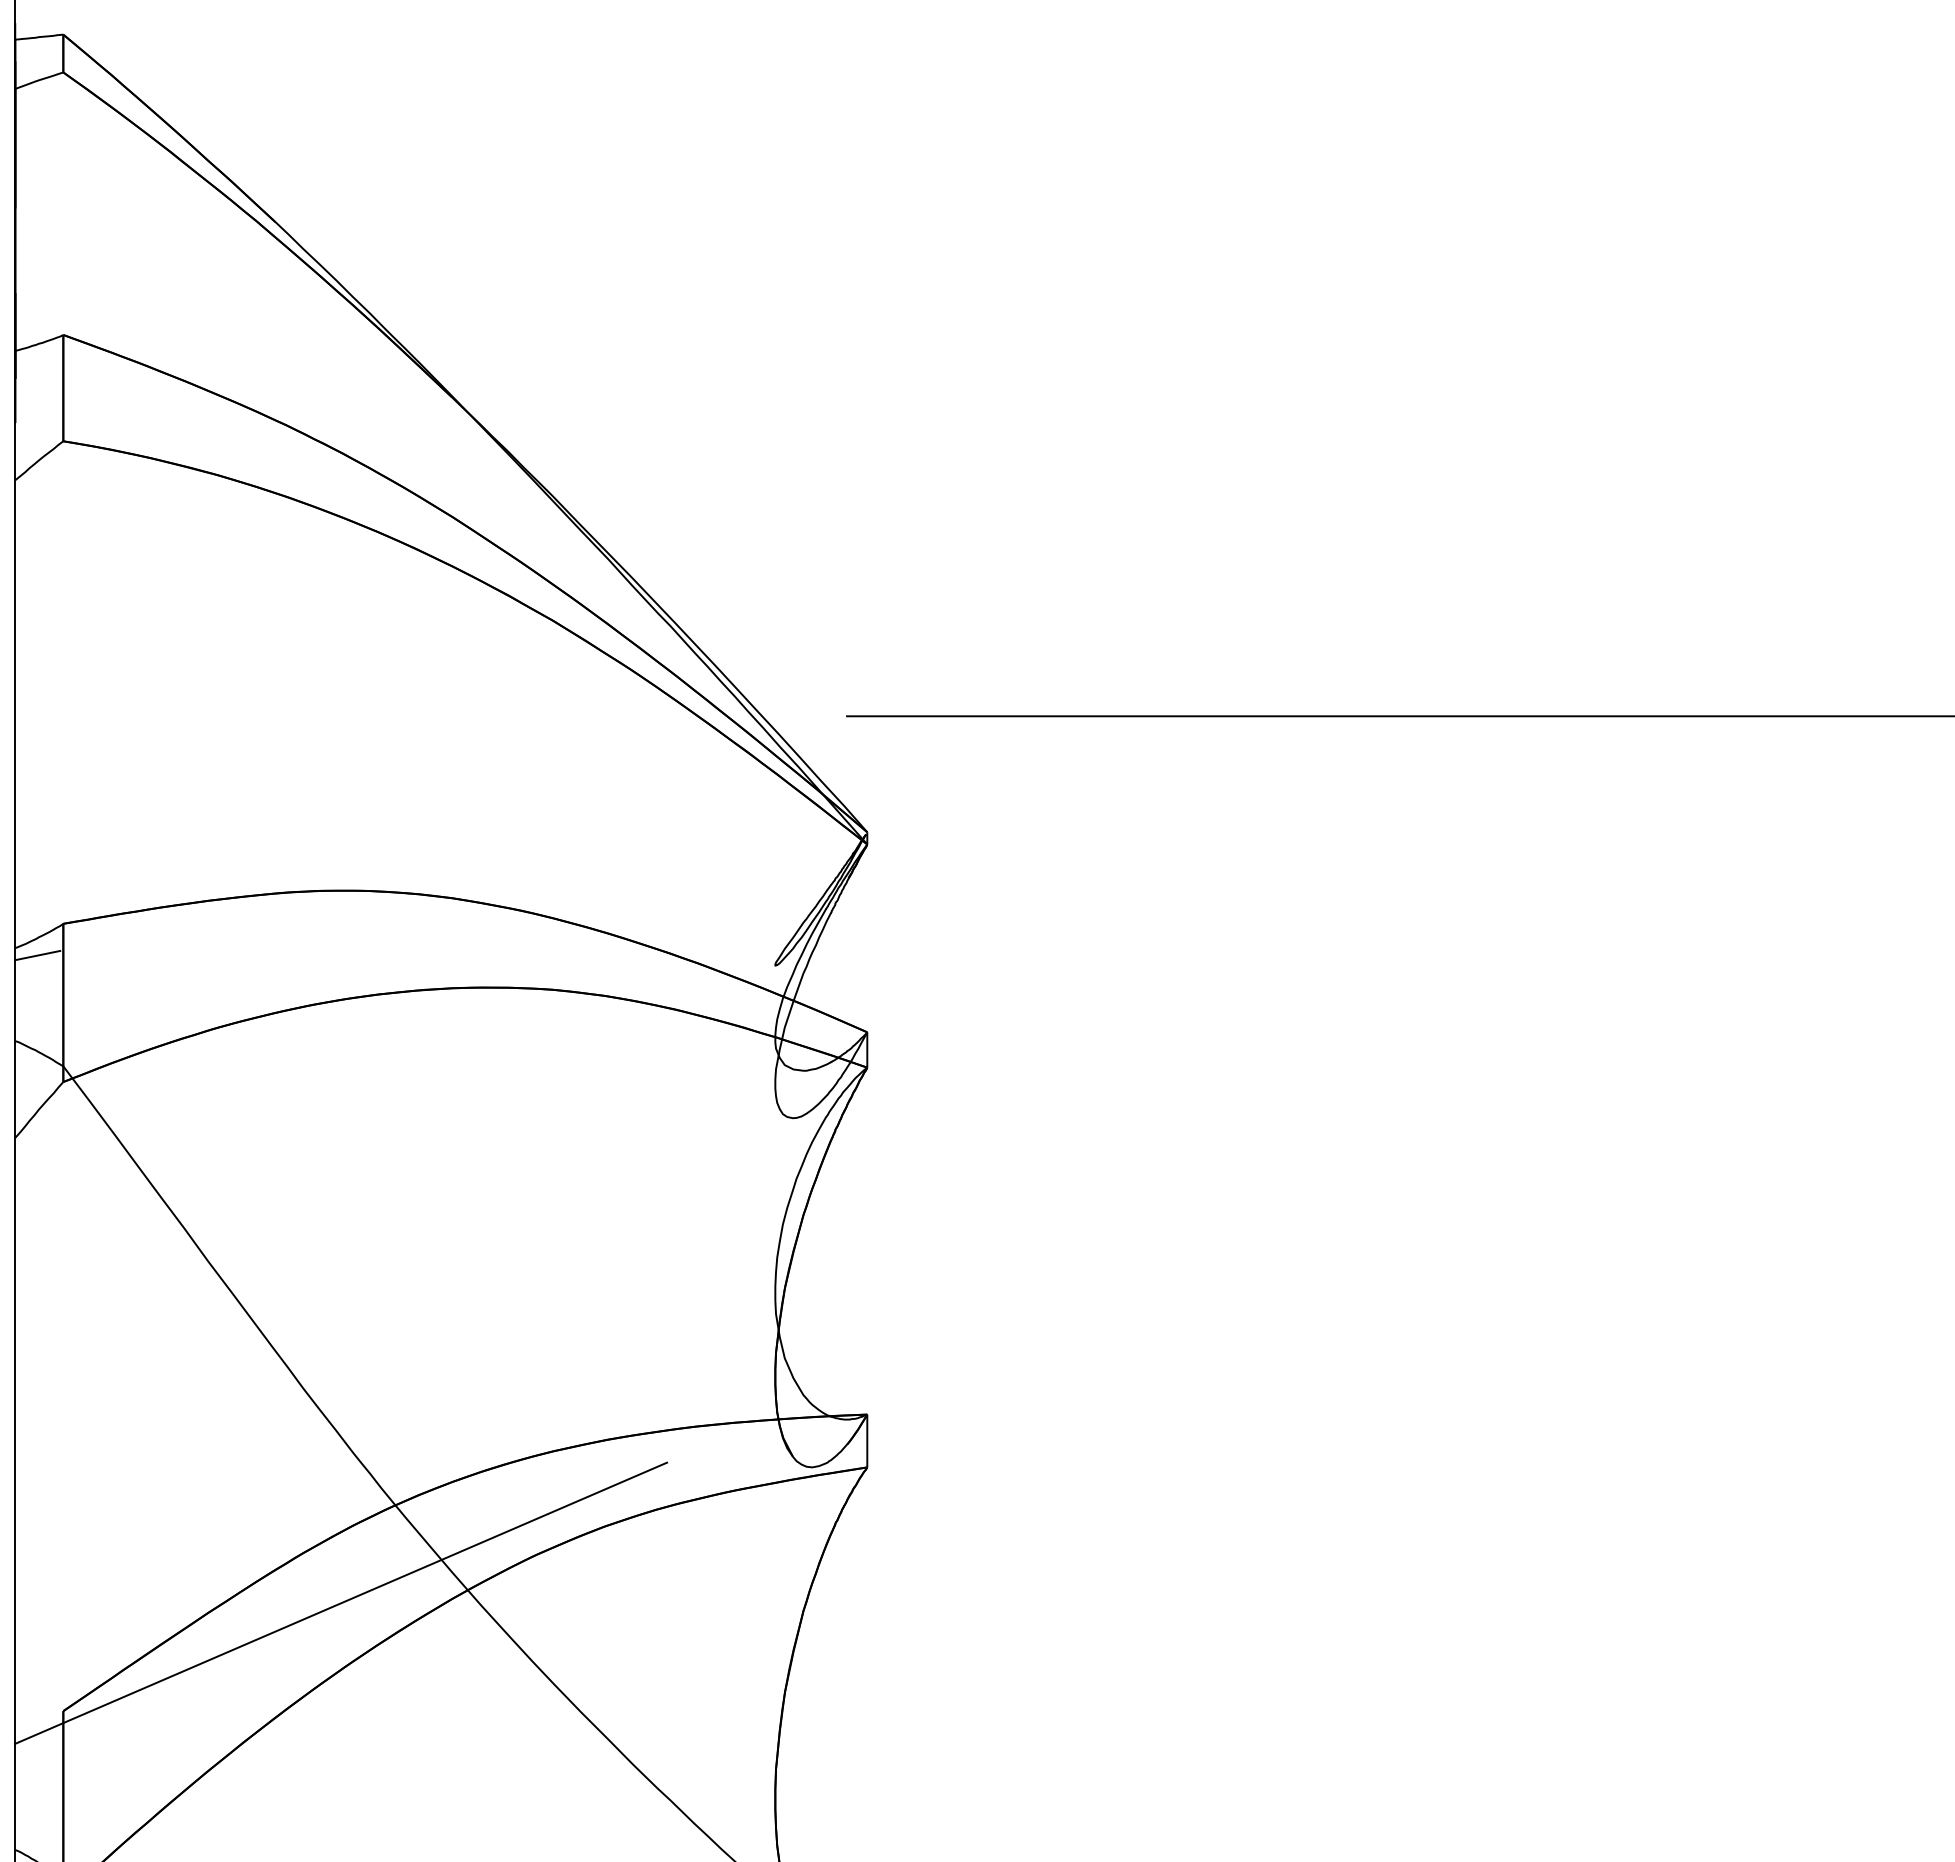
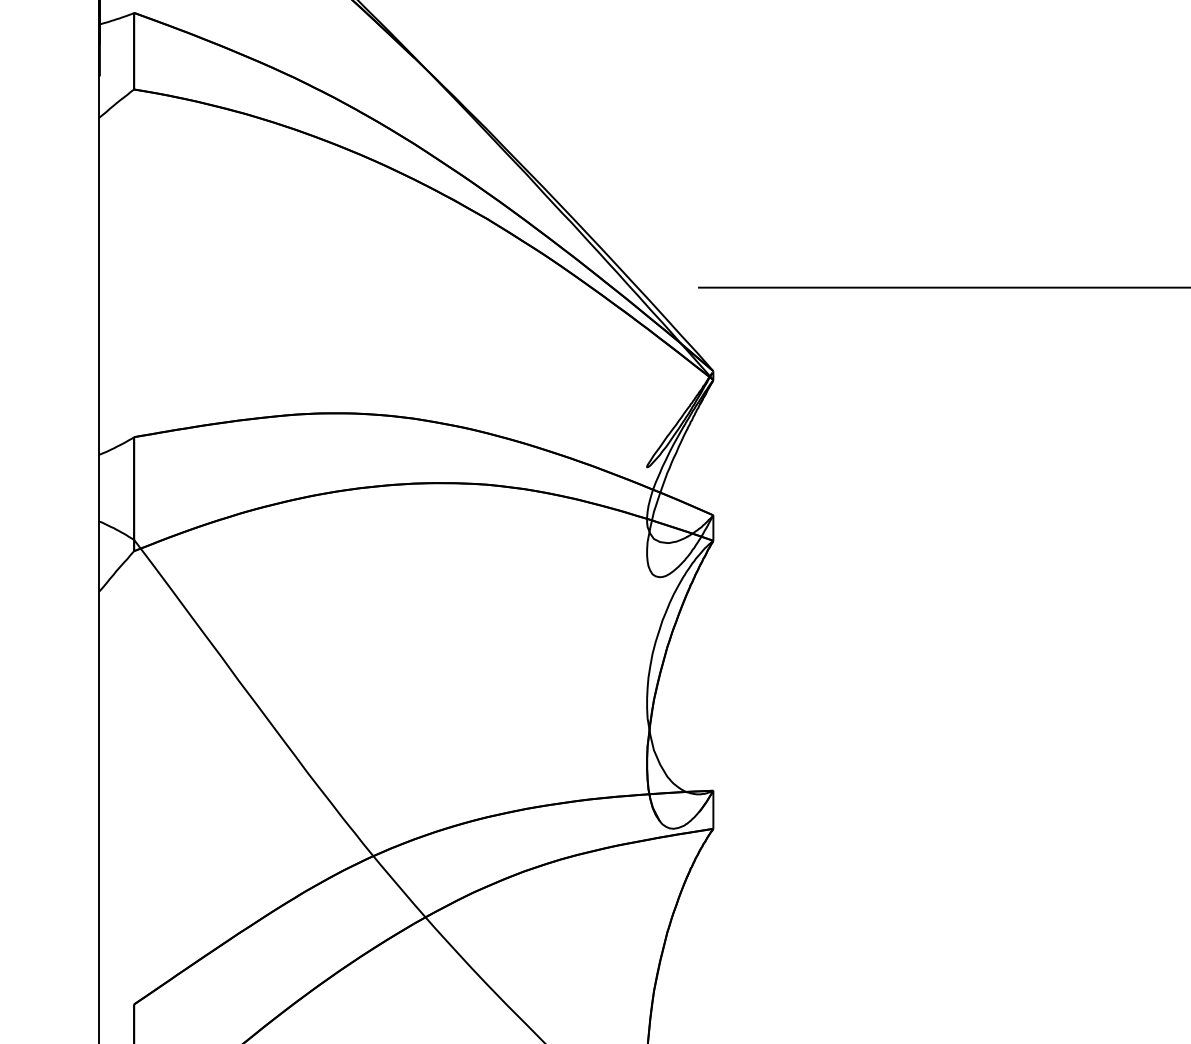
line: (37, 955) -> (115, 460), removed
line: (341, 1602) -> (334, 926), removed

